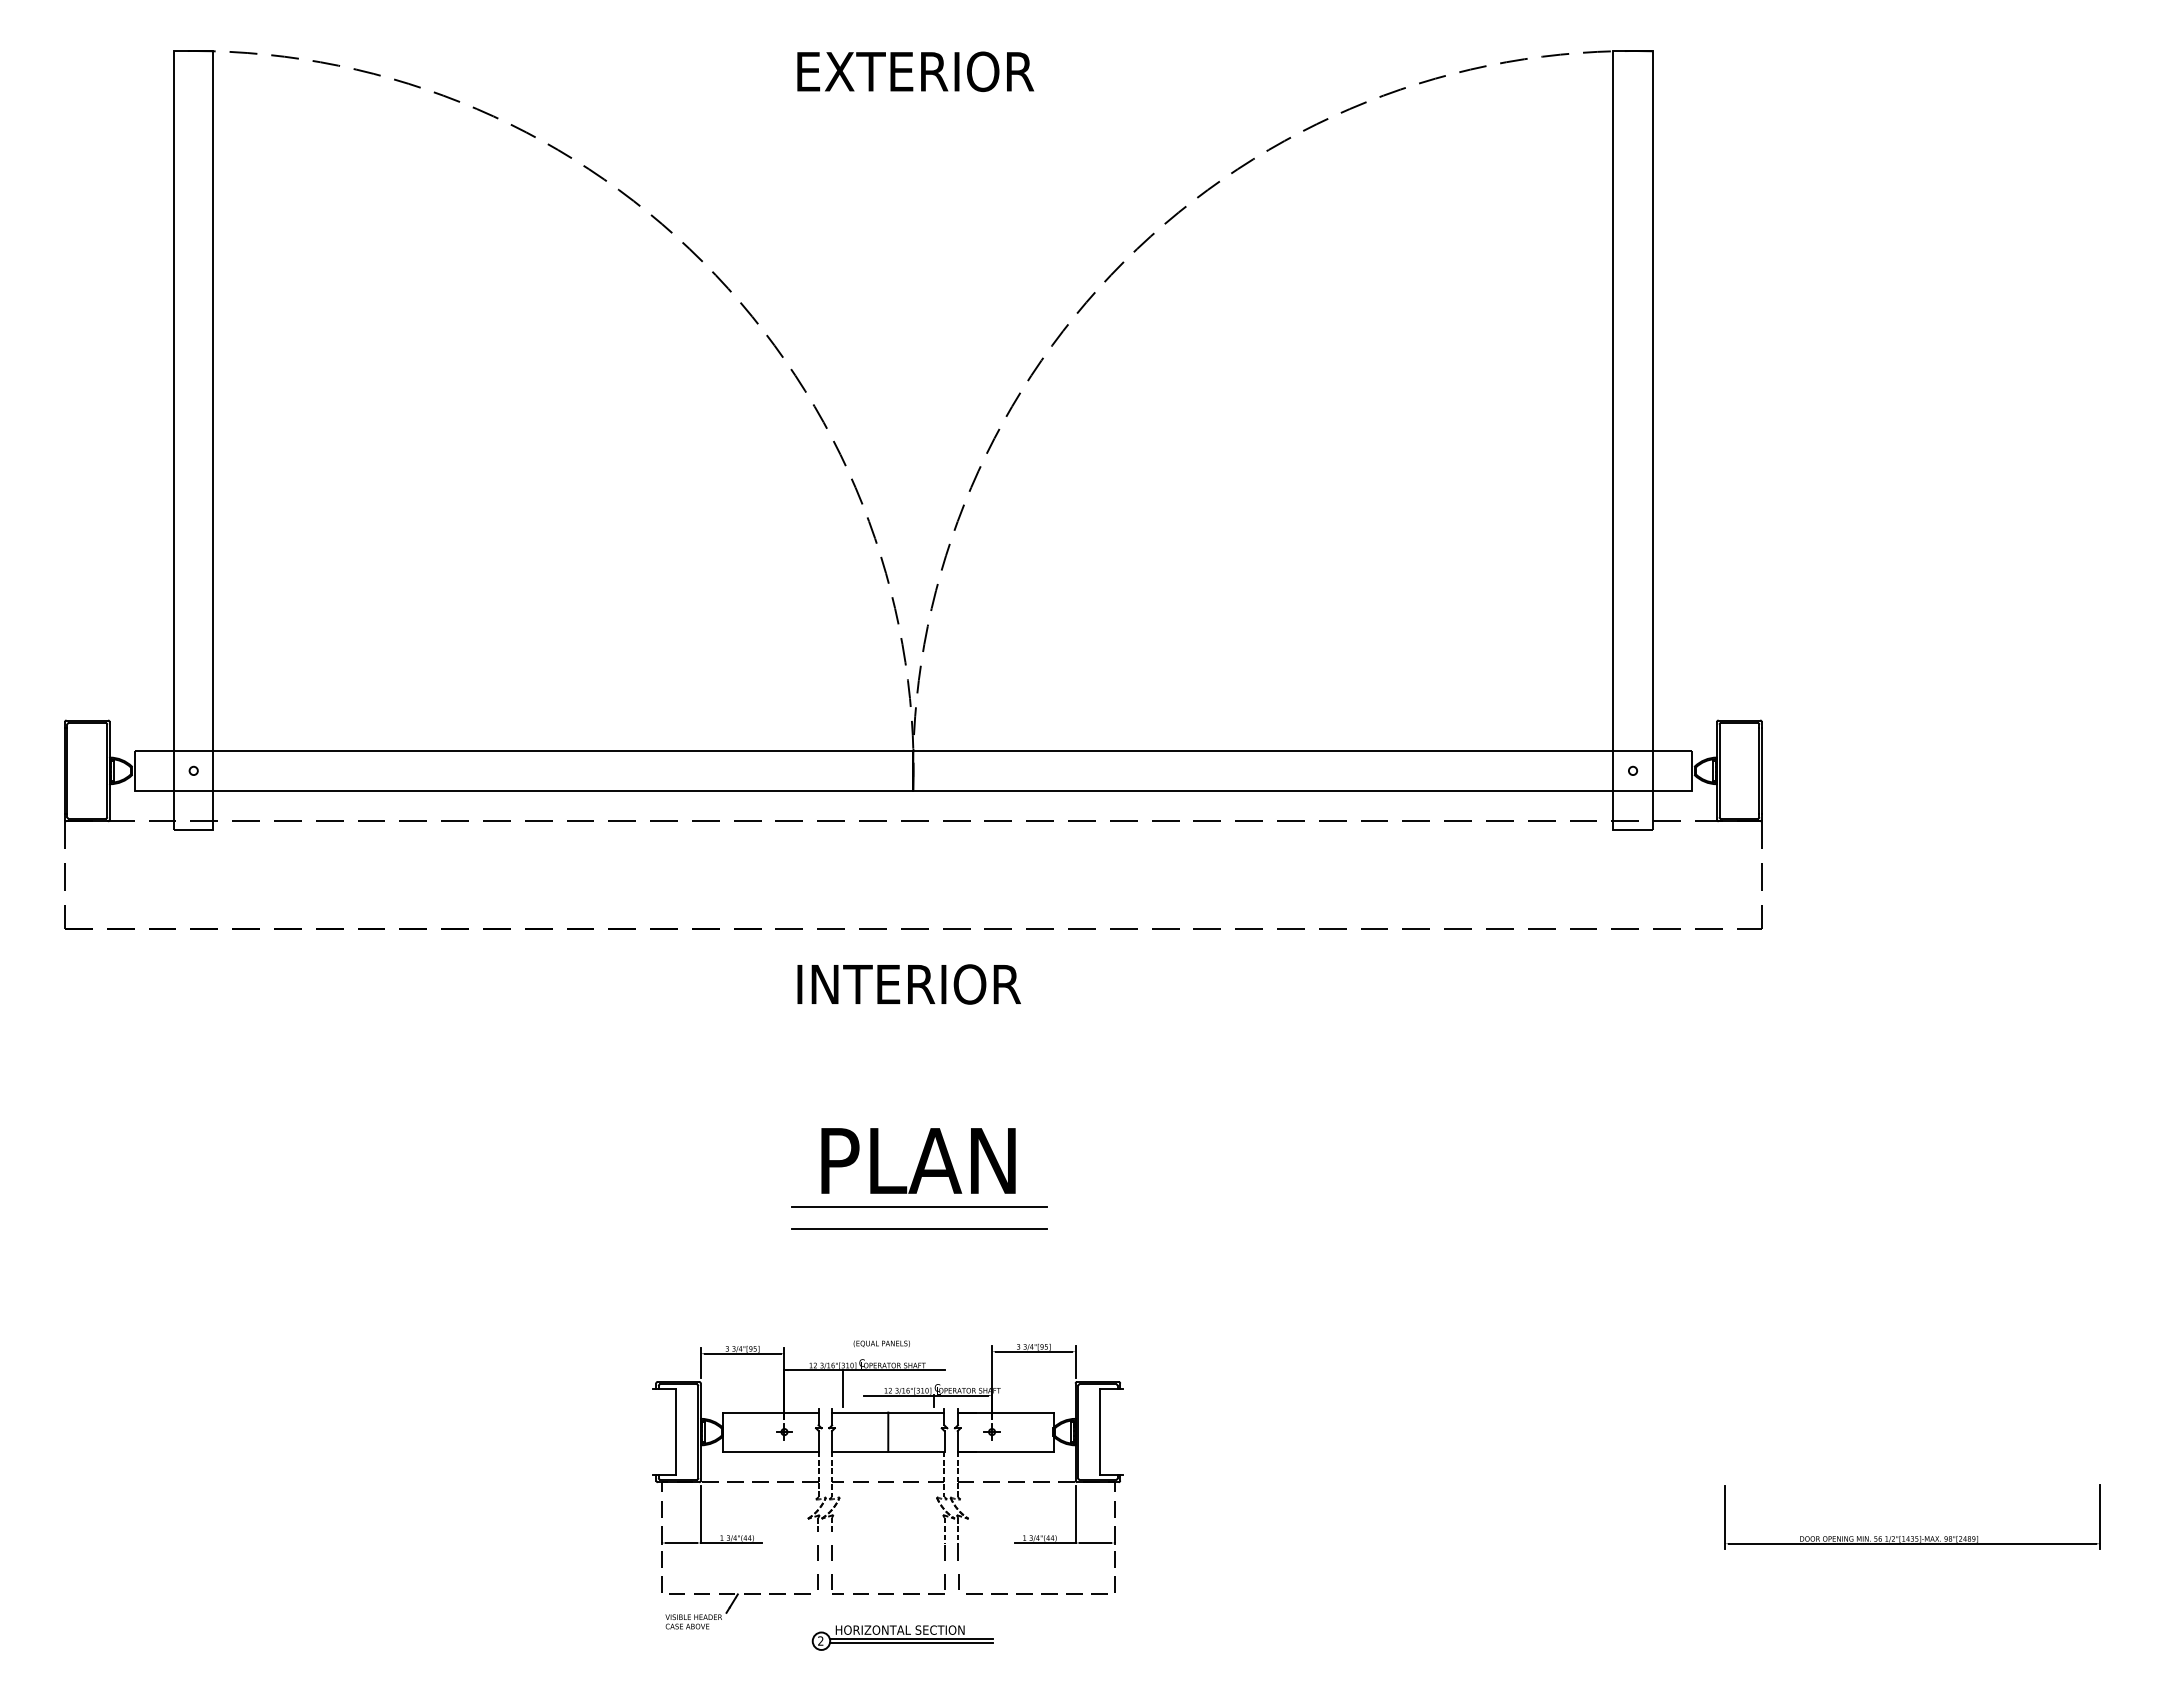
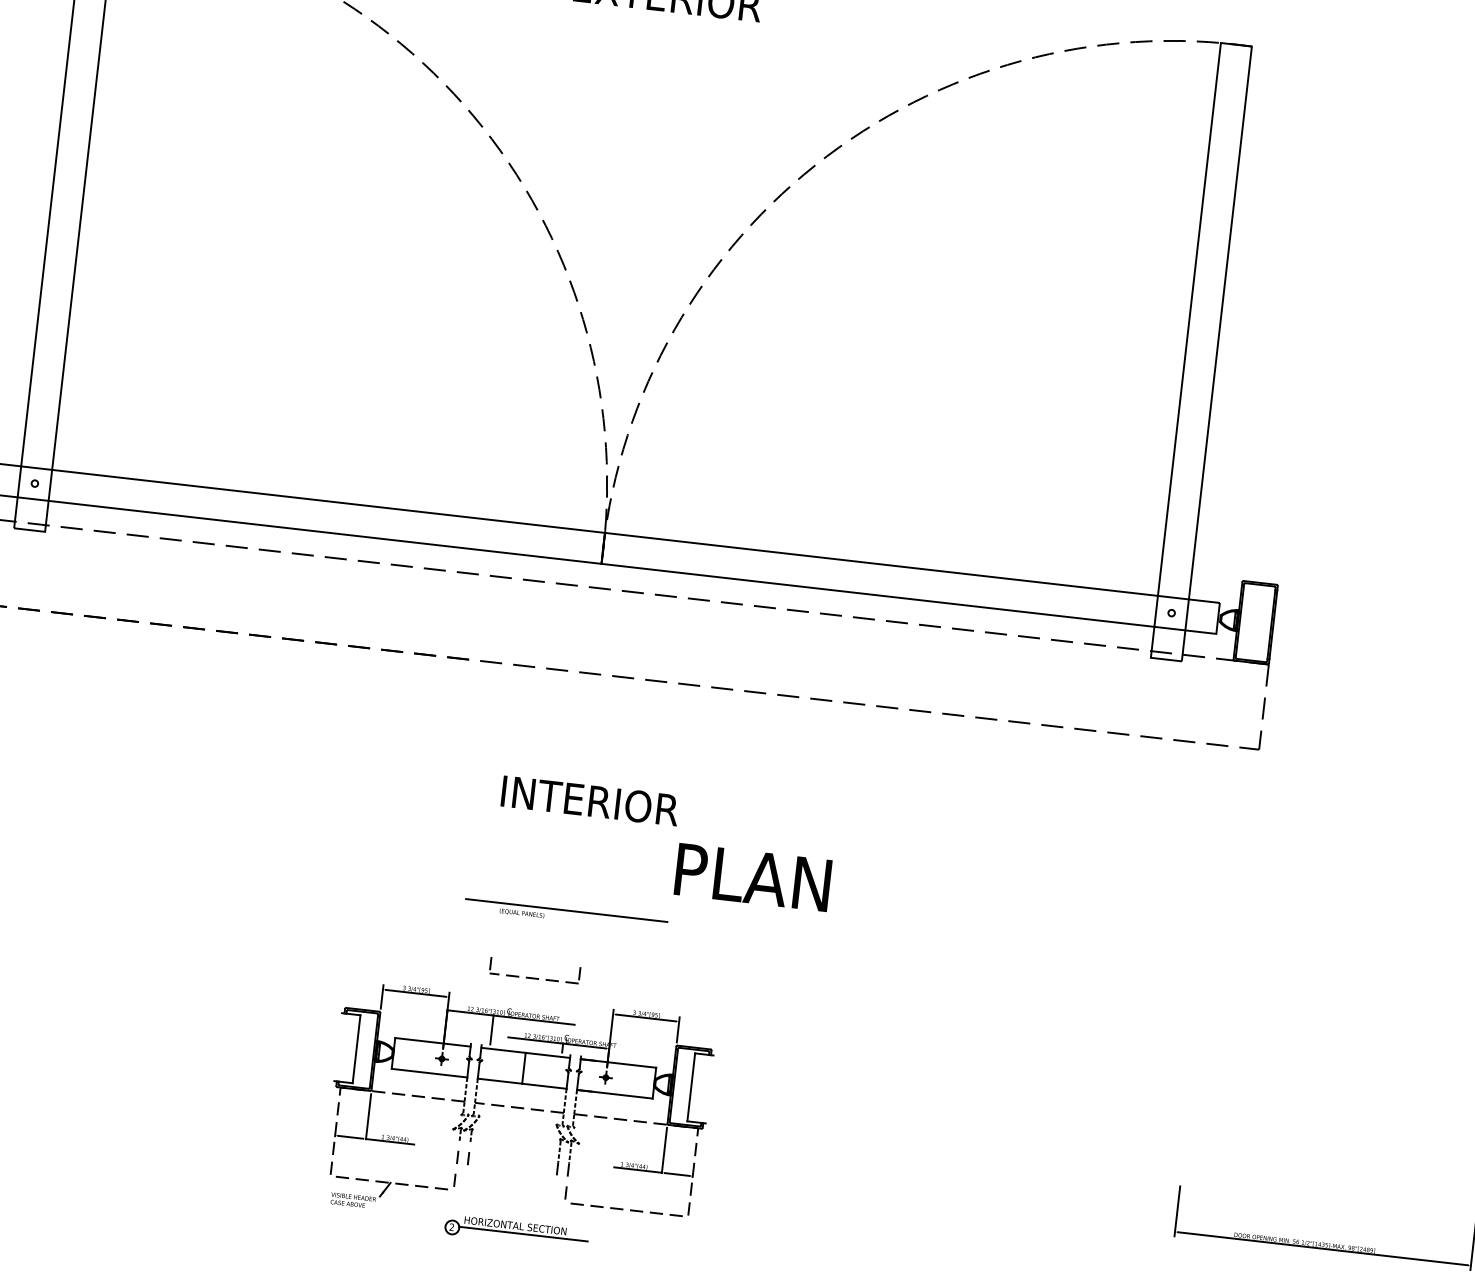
text: (908, 984) -> (589, 800), moved
text: (918, 1160) -> (753, 877), moved
line: (918, 1206) -> (568, 892), removed
text: (881, 1343) -> (521, 913), moved
part: (888, 1593) -> (534, 977), moved
line: (910, 1643) -> (522, 1237), removed

